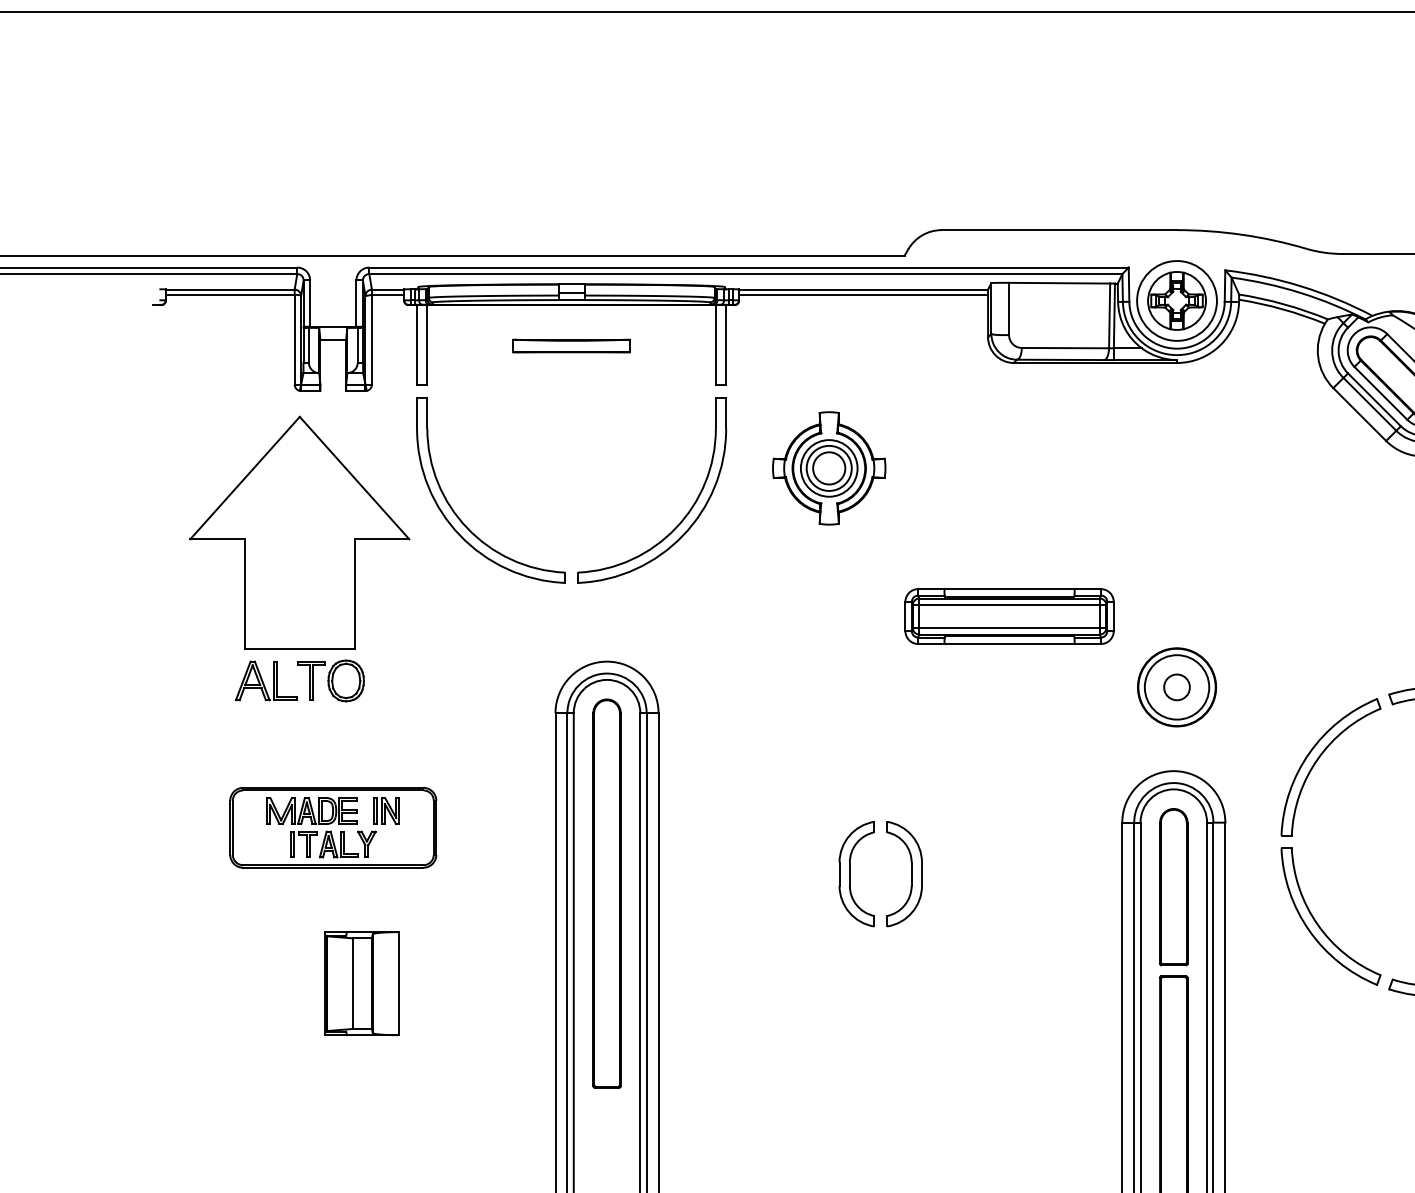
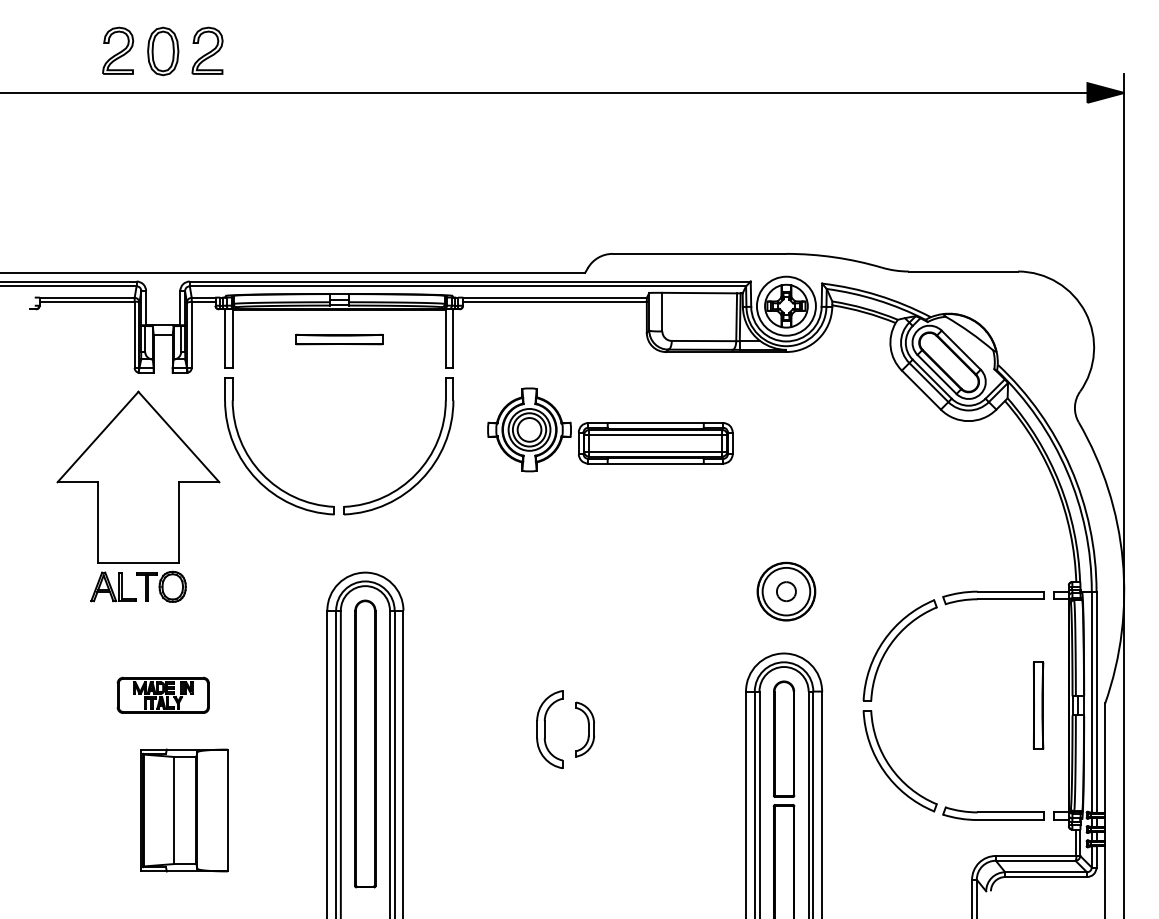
part: (1009, 616) -> (655, 443), moved
part: (333, 827) -> (163, 695), size x0.6
part: (903, 874) -> (584, 729), size x0.7
part: (360, 983) -> (183, 810), size x1.6

